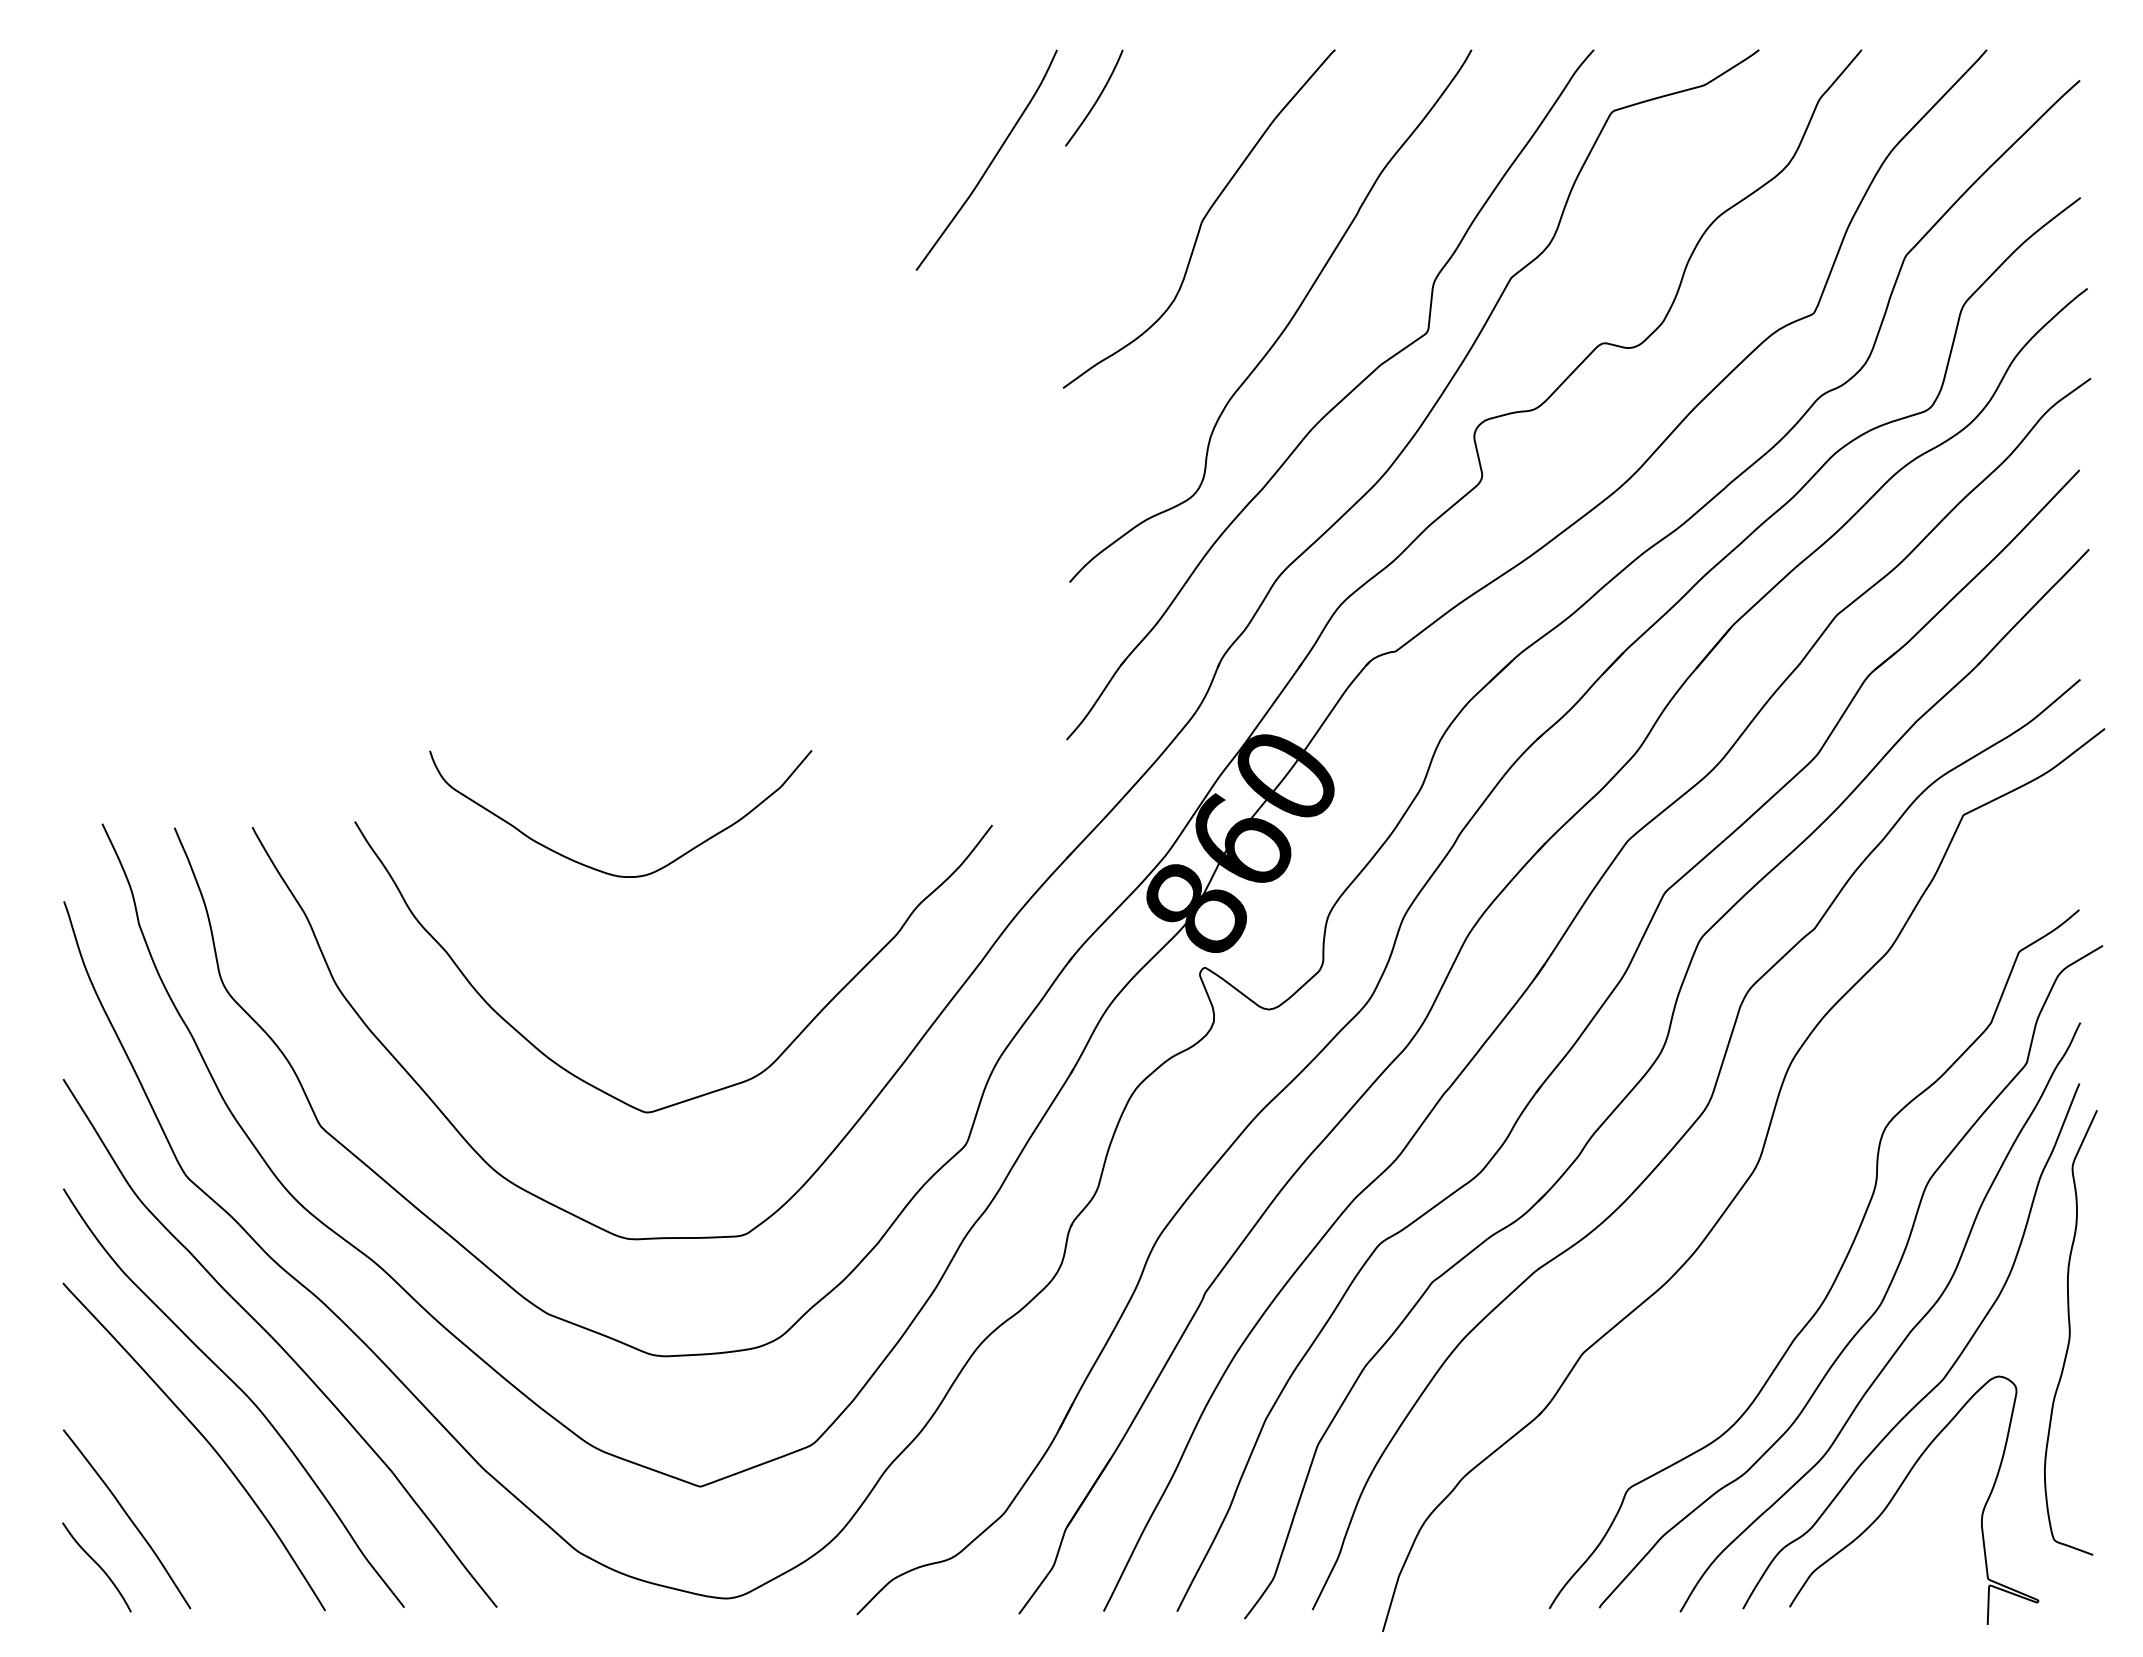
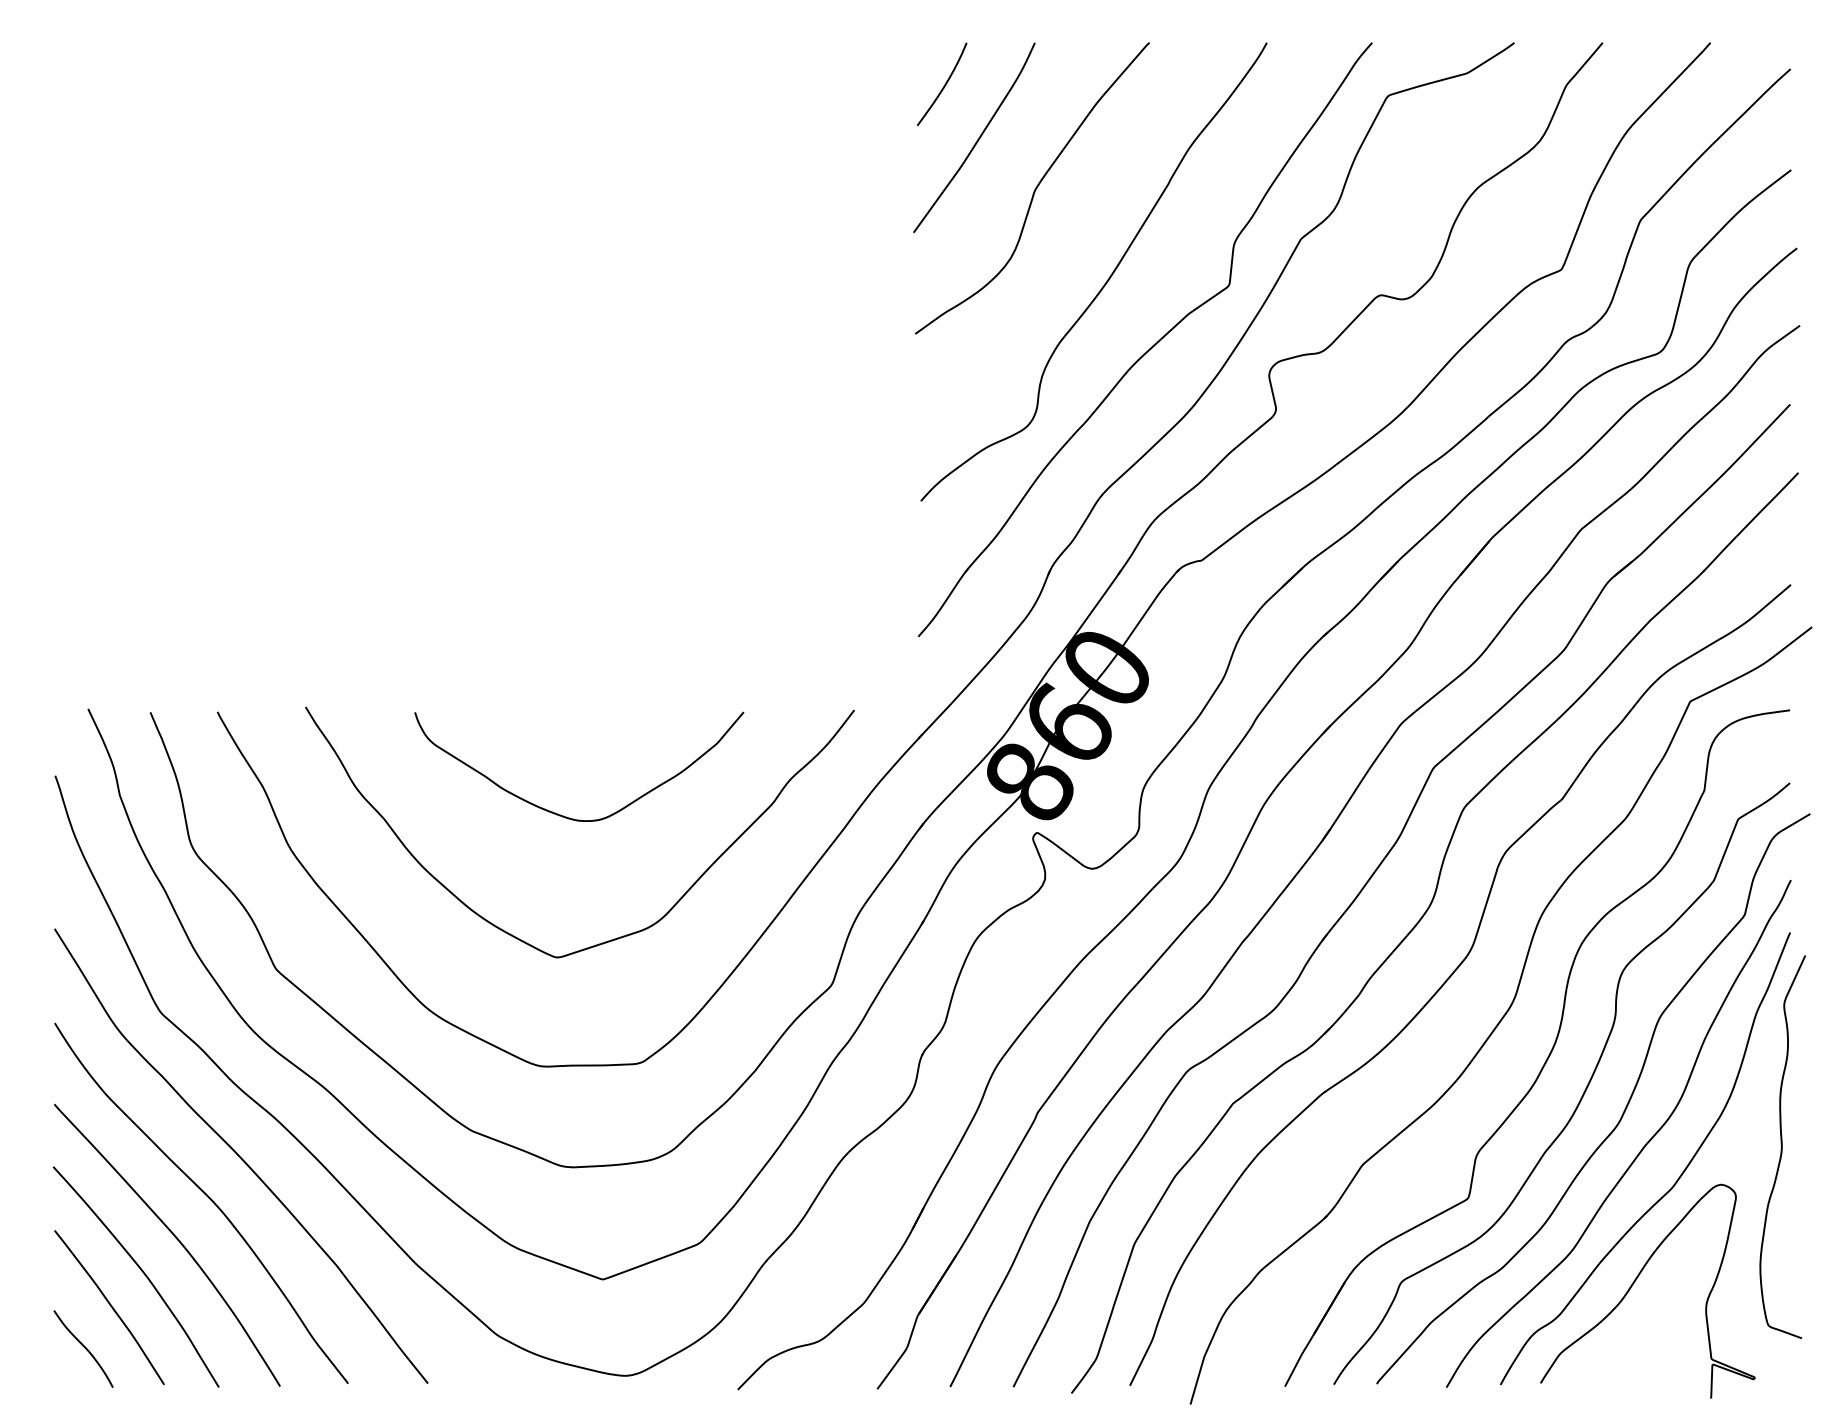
curve: (990, 162) -> (977, 139), moved
curve: (599, 869) -> (560, 814), moved
part: (1799, 1224) -> (1549, 1053), added
curve: (163, 1476) -> (140, 1270), added

